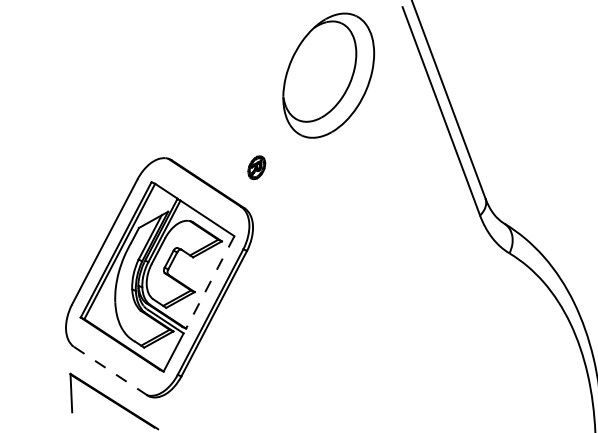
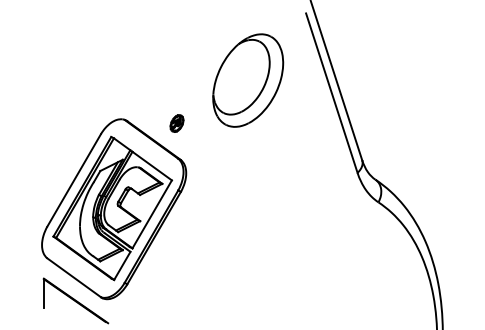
part: (329, 75) -> (248, 80), moved
part: (256, 167) -> (176, 123), moved
line: (209, 282) -> (151, 214), dashed -> solid
line: (110, 371) -> (74, 278), dashed -> solid

